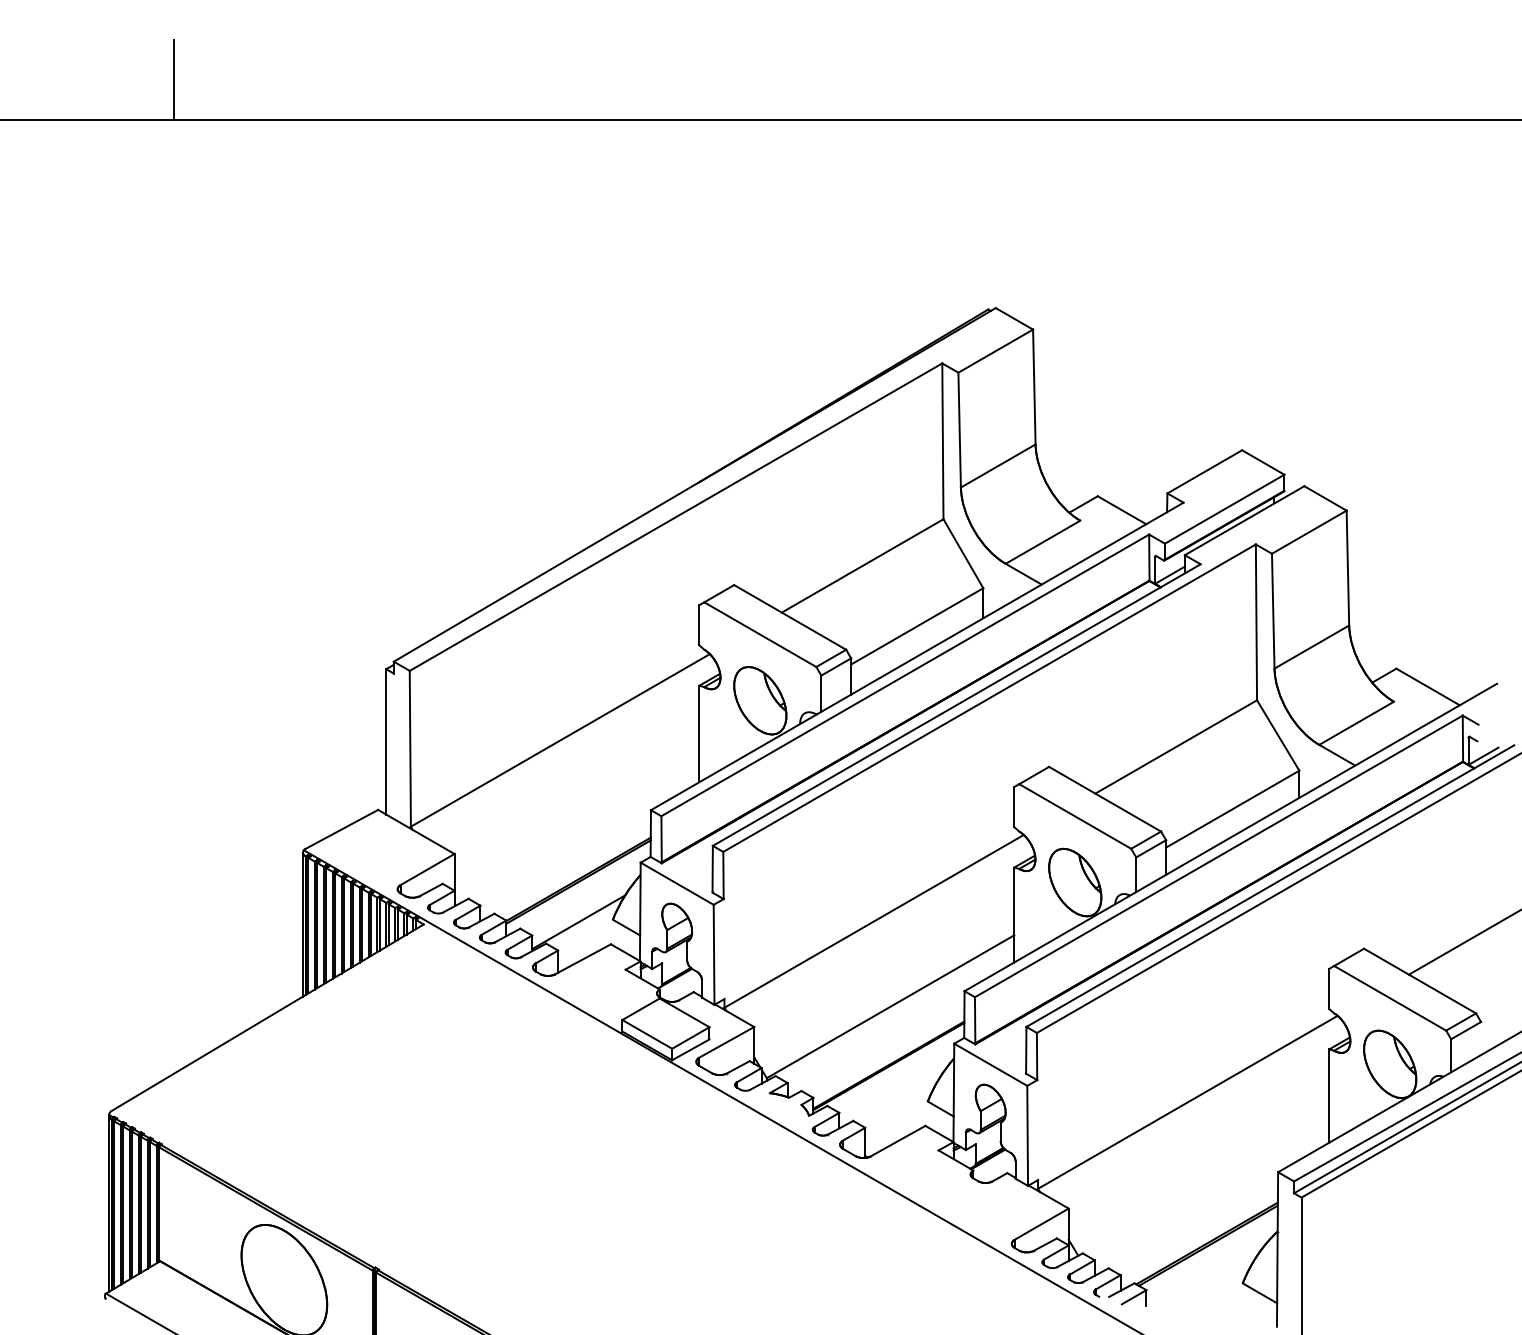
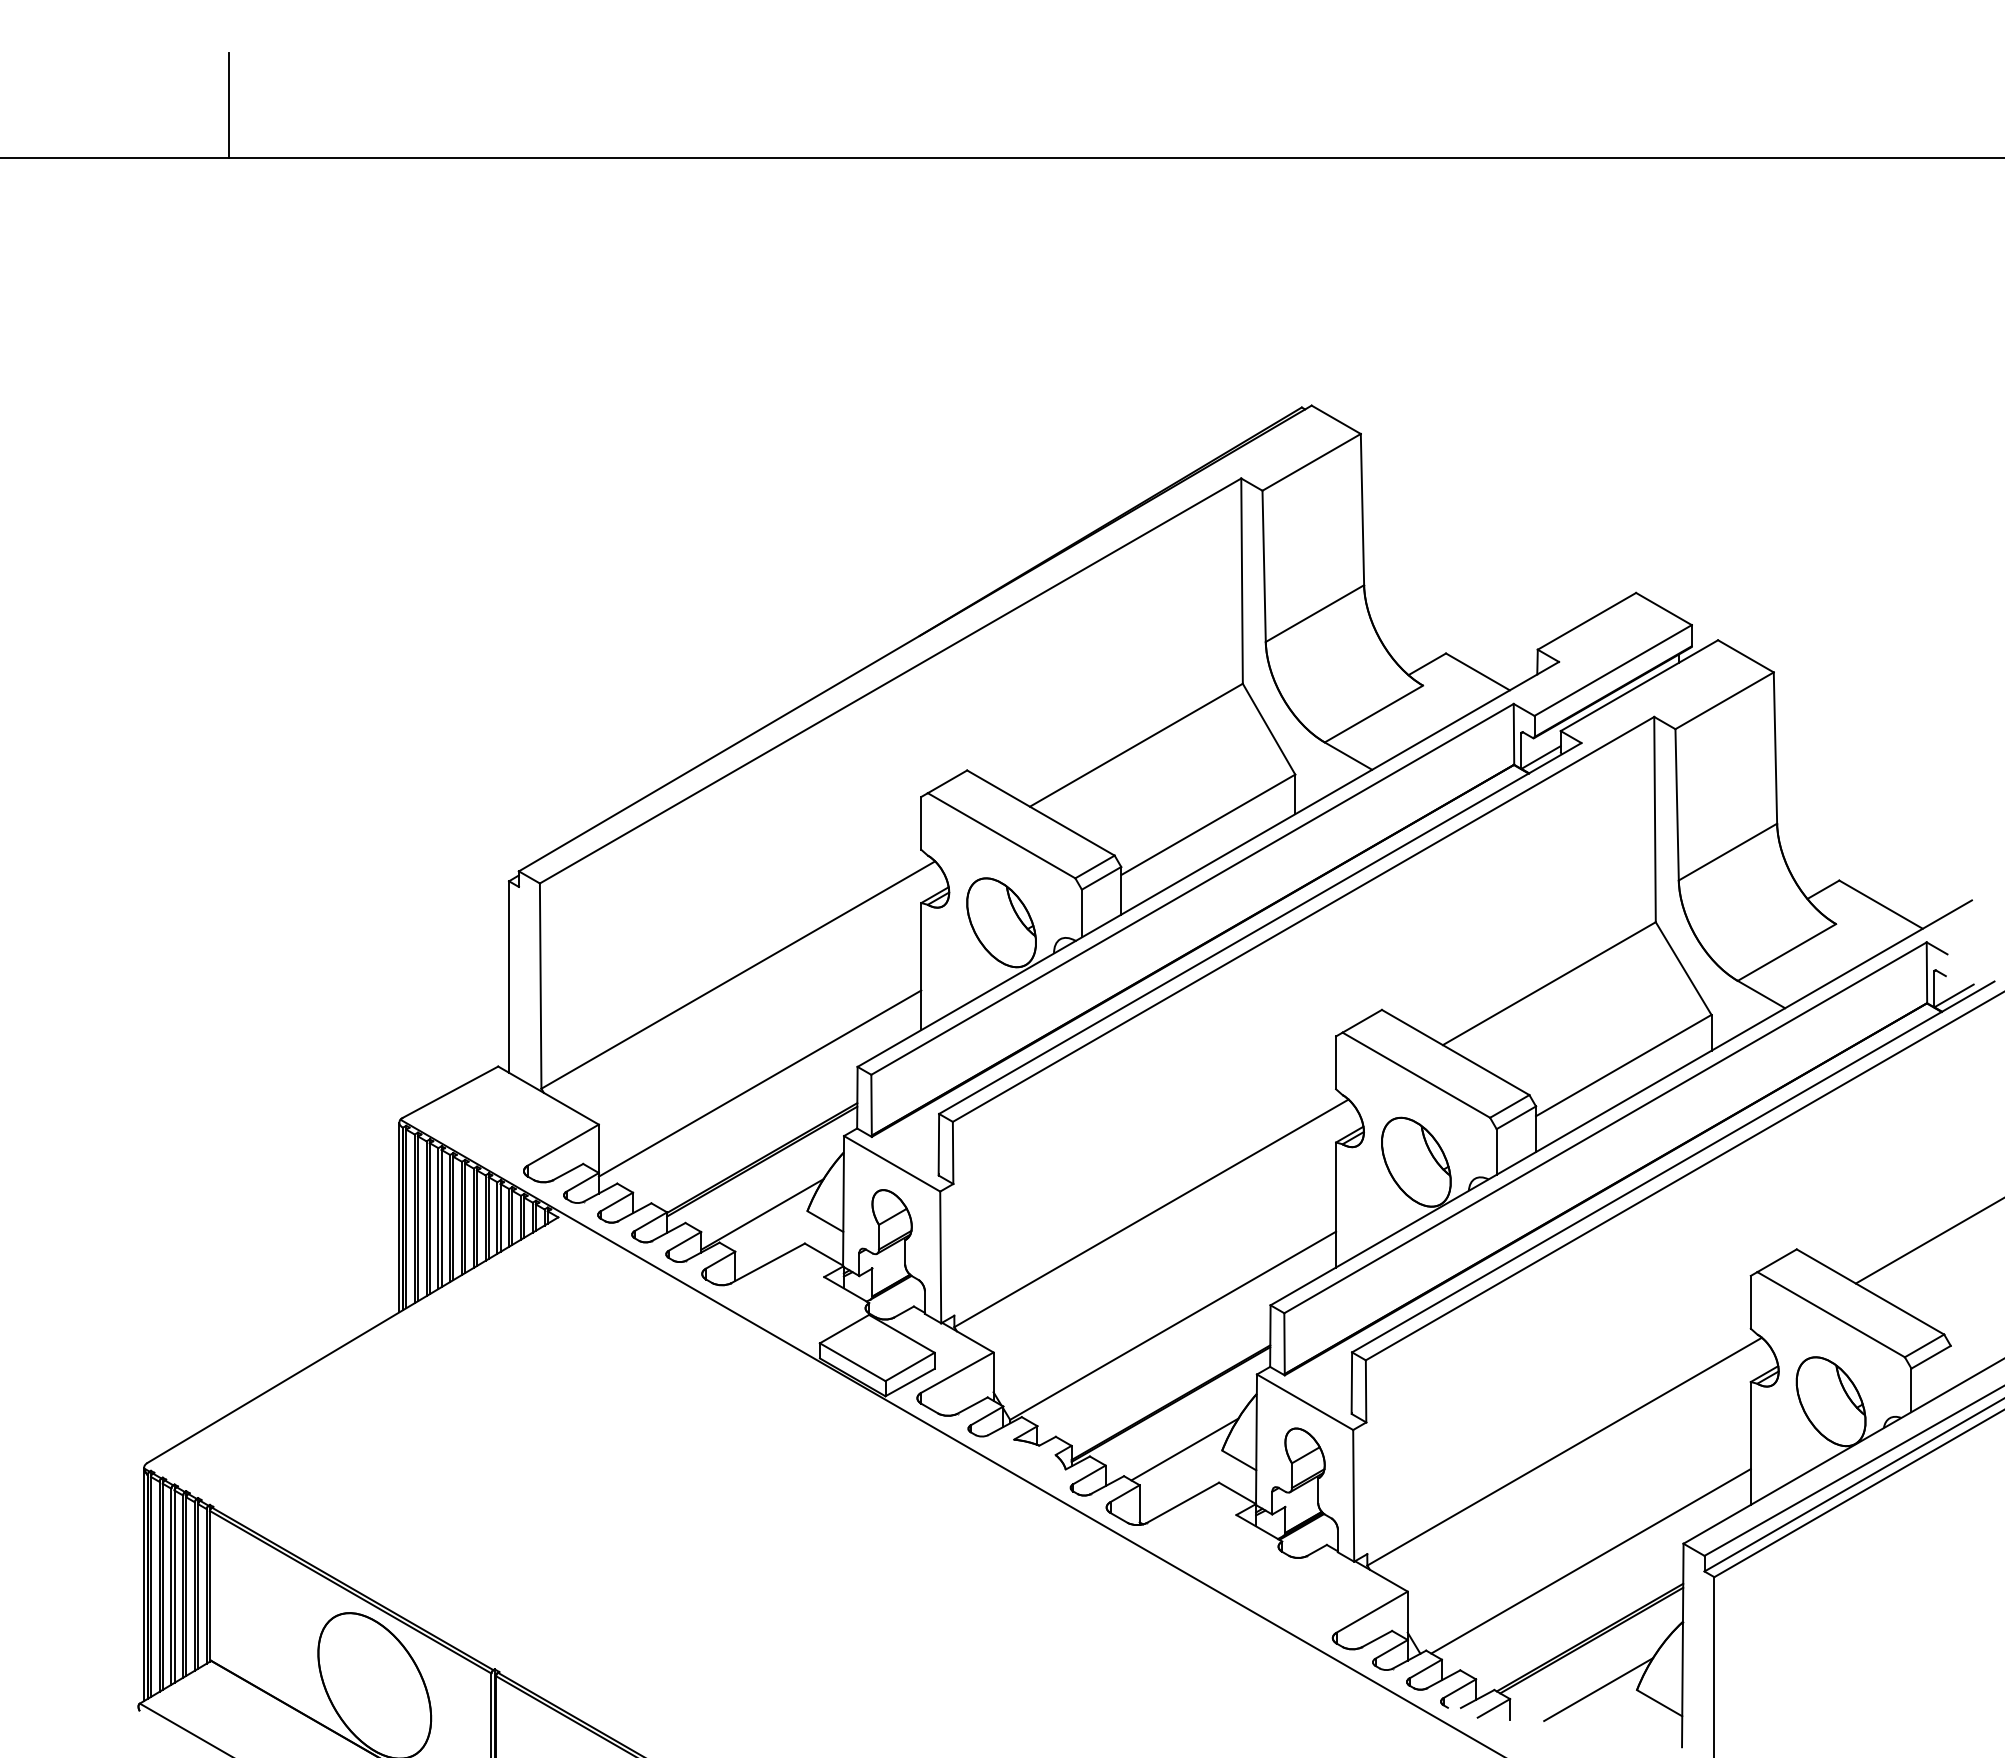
line: (576, 822) -> (759, 1083), added
line: (899, 1100) -> (1184, 1449), added
line: (1207, 1185) -> (1590, 1561), added
line: (1213, 1282) -> (1598, 1689), added

